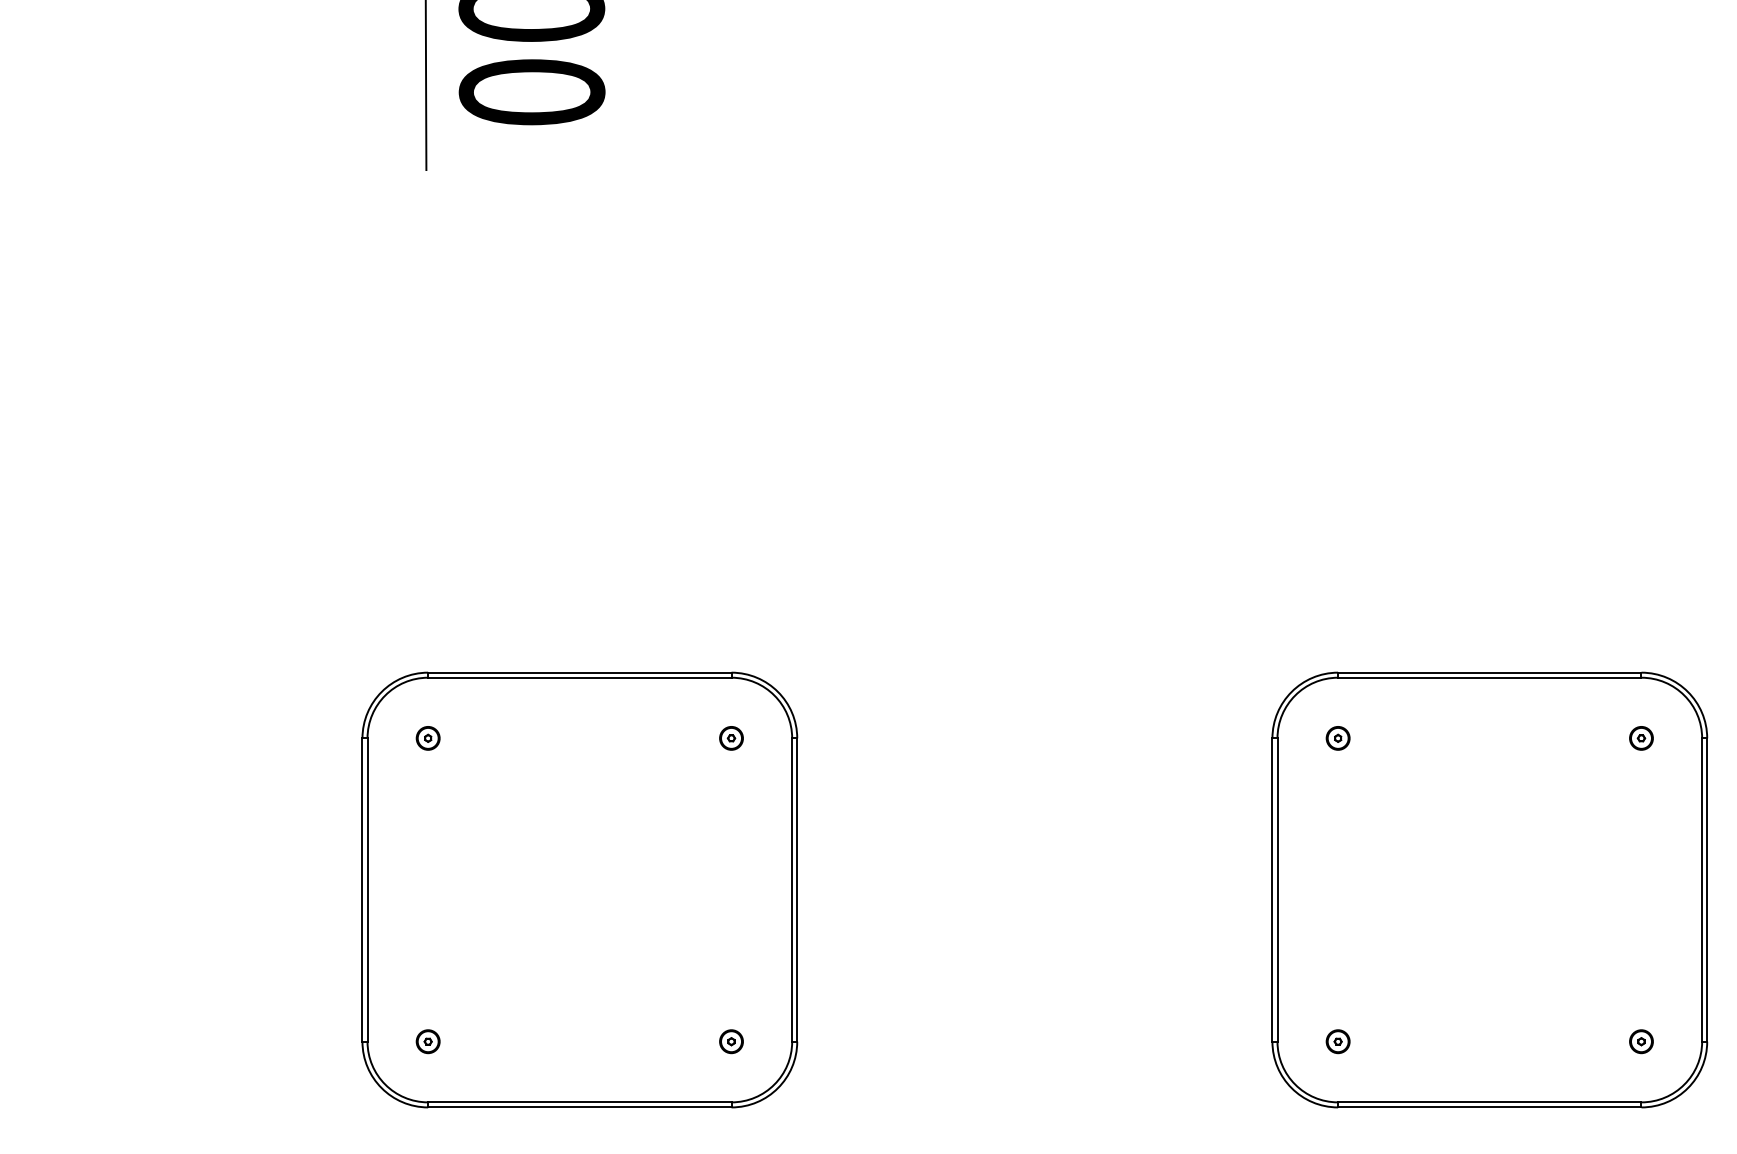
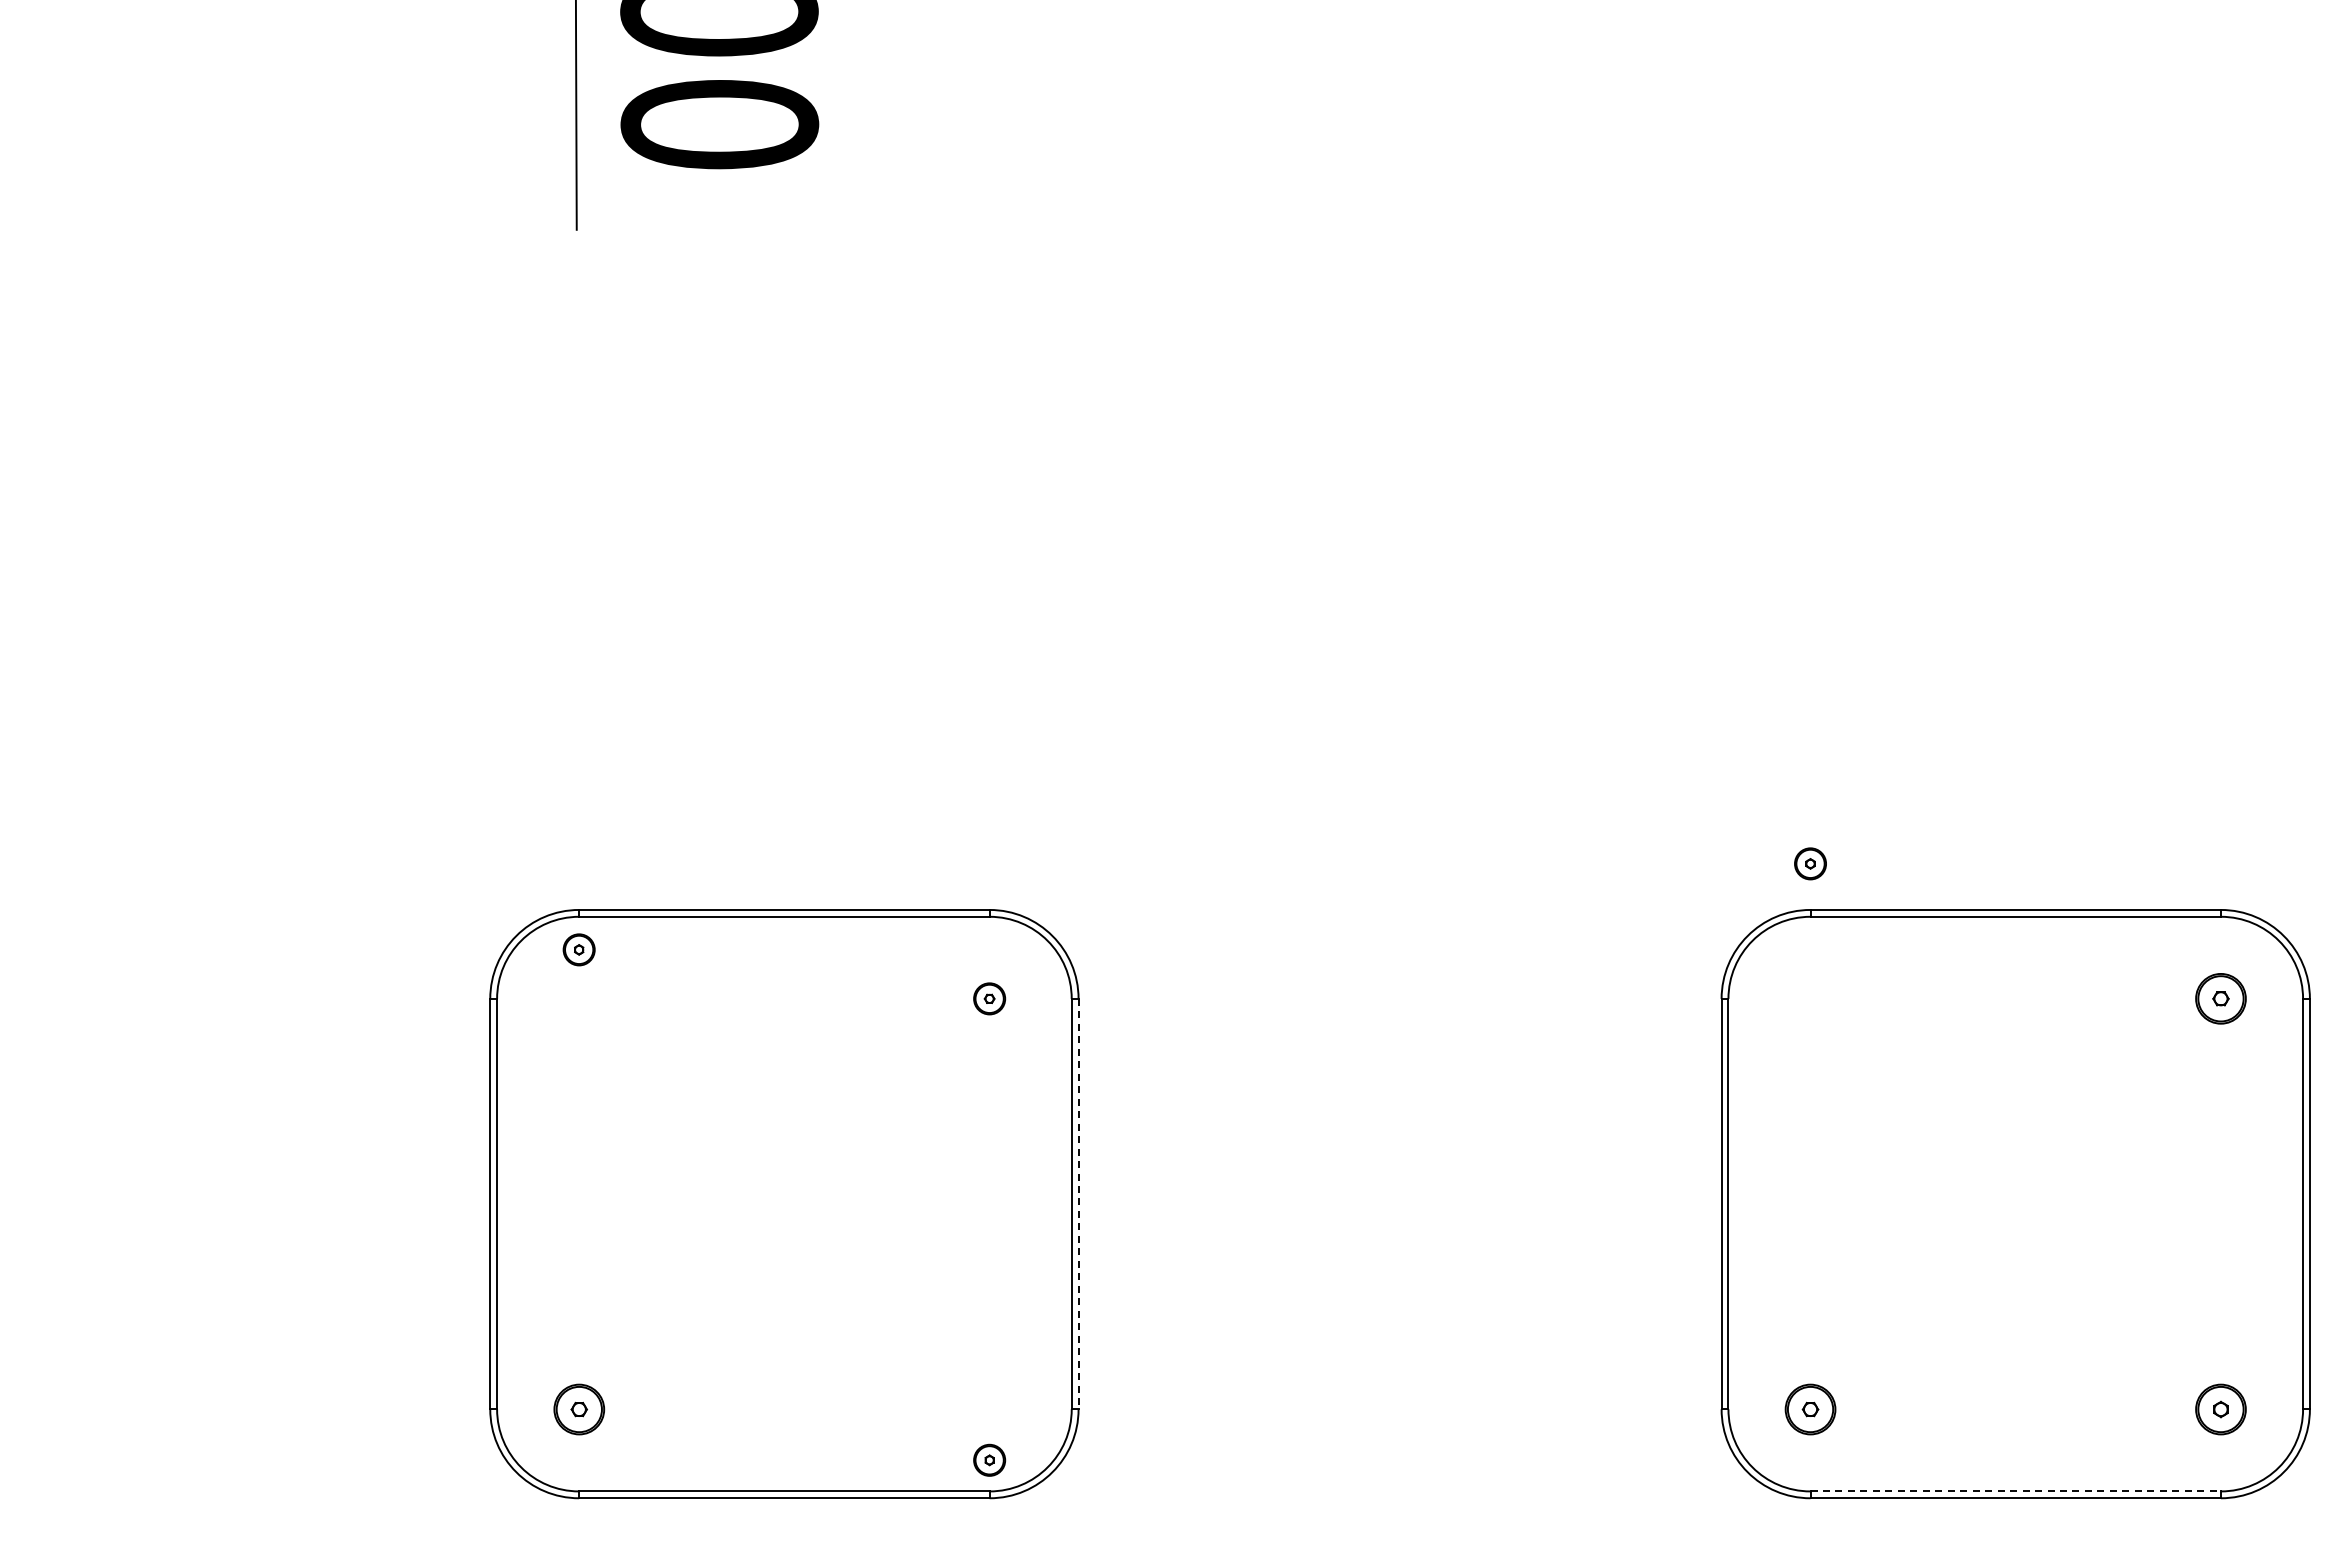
part: (427, 738) -> (578, 949), moved
part: (1338, 738) -> (1810, 863), moved
part: (1641, 738) -> (2220, 998), size x1.6
line: (797, 890) -> (1078, 1204), solid -> dashed
part: (427, 1041) -> (578, 1408), size x1.6
part: (731, 1041) -> (989, 1459), moved
part: (1338, 1041) -> (1810, 1408), size x1.6
part: (1641, 1041) -> (2220, 1408), size x1.6
line: (1490, 1102) -> (2016, 1491), solid -> dashed

